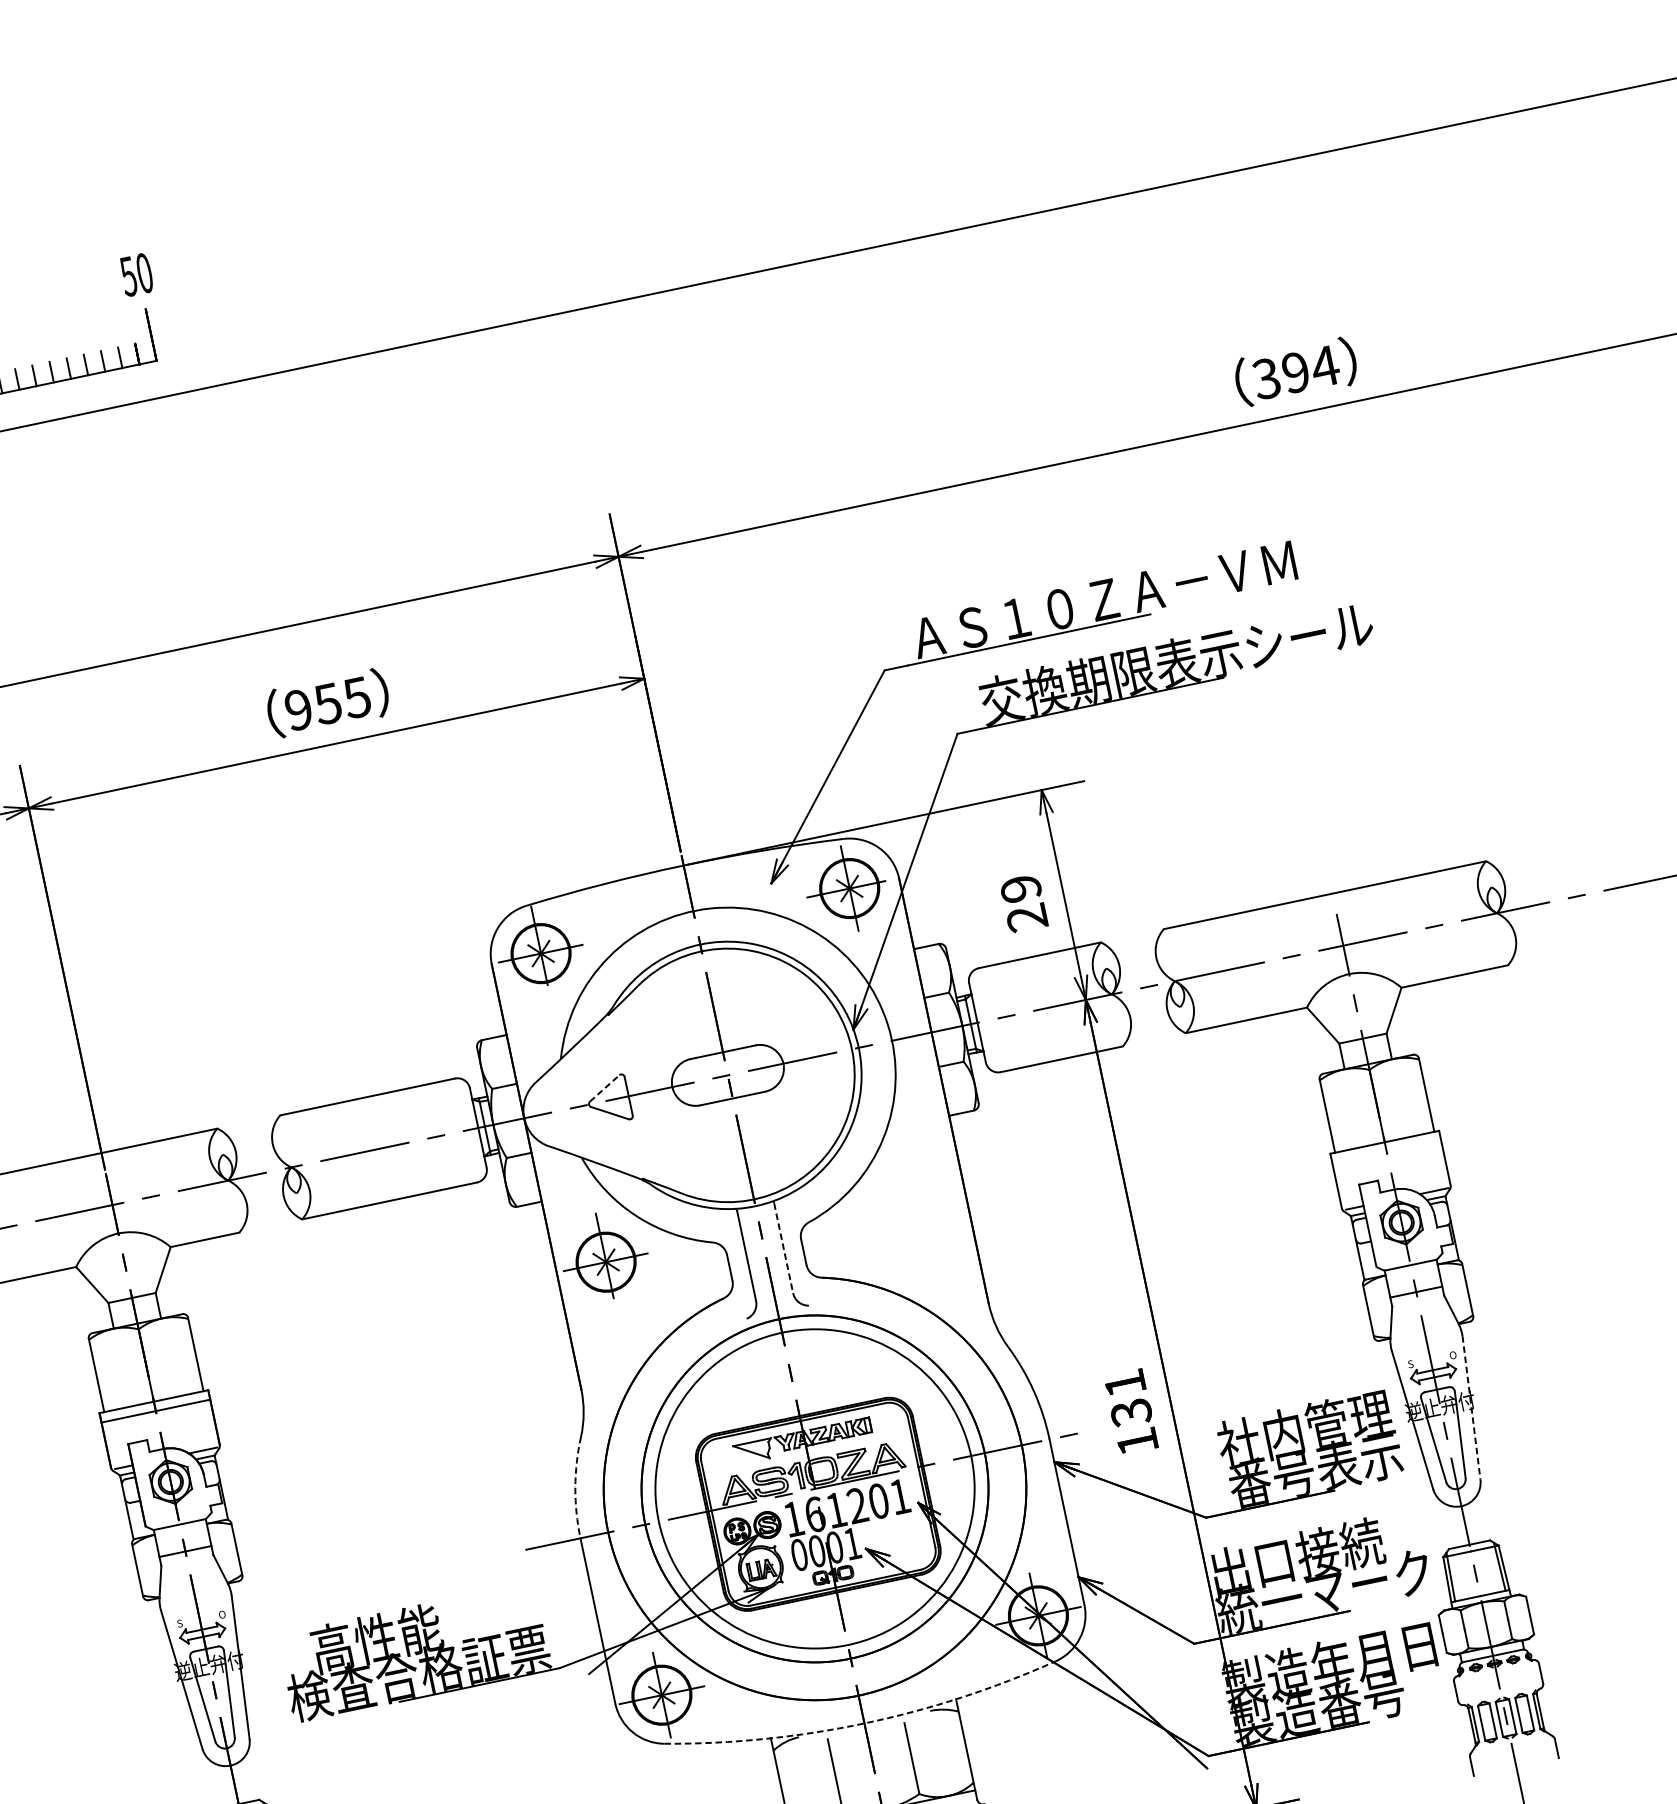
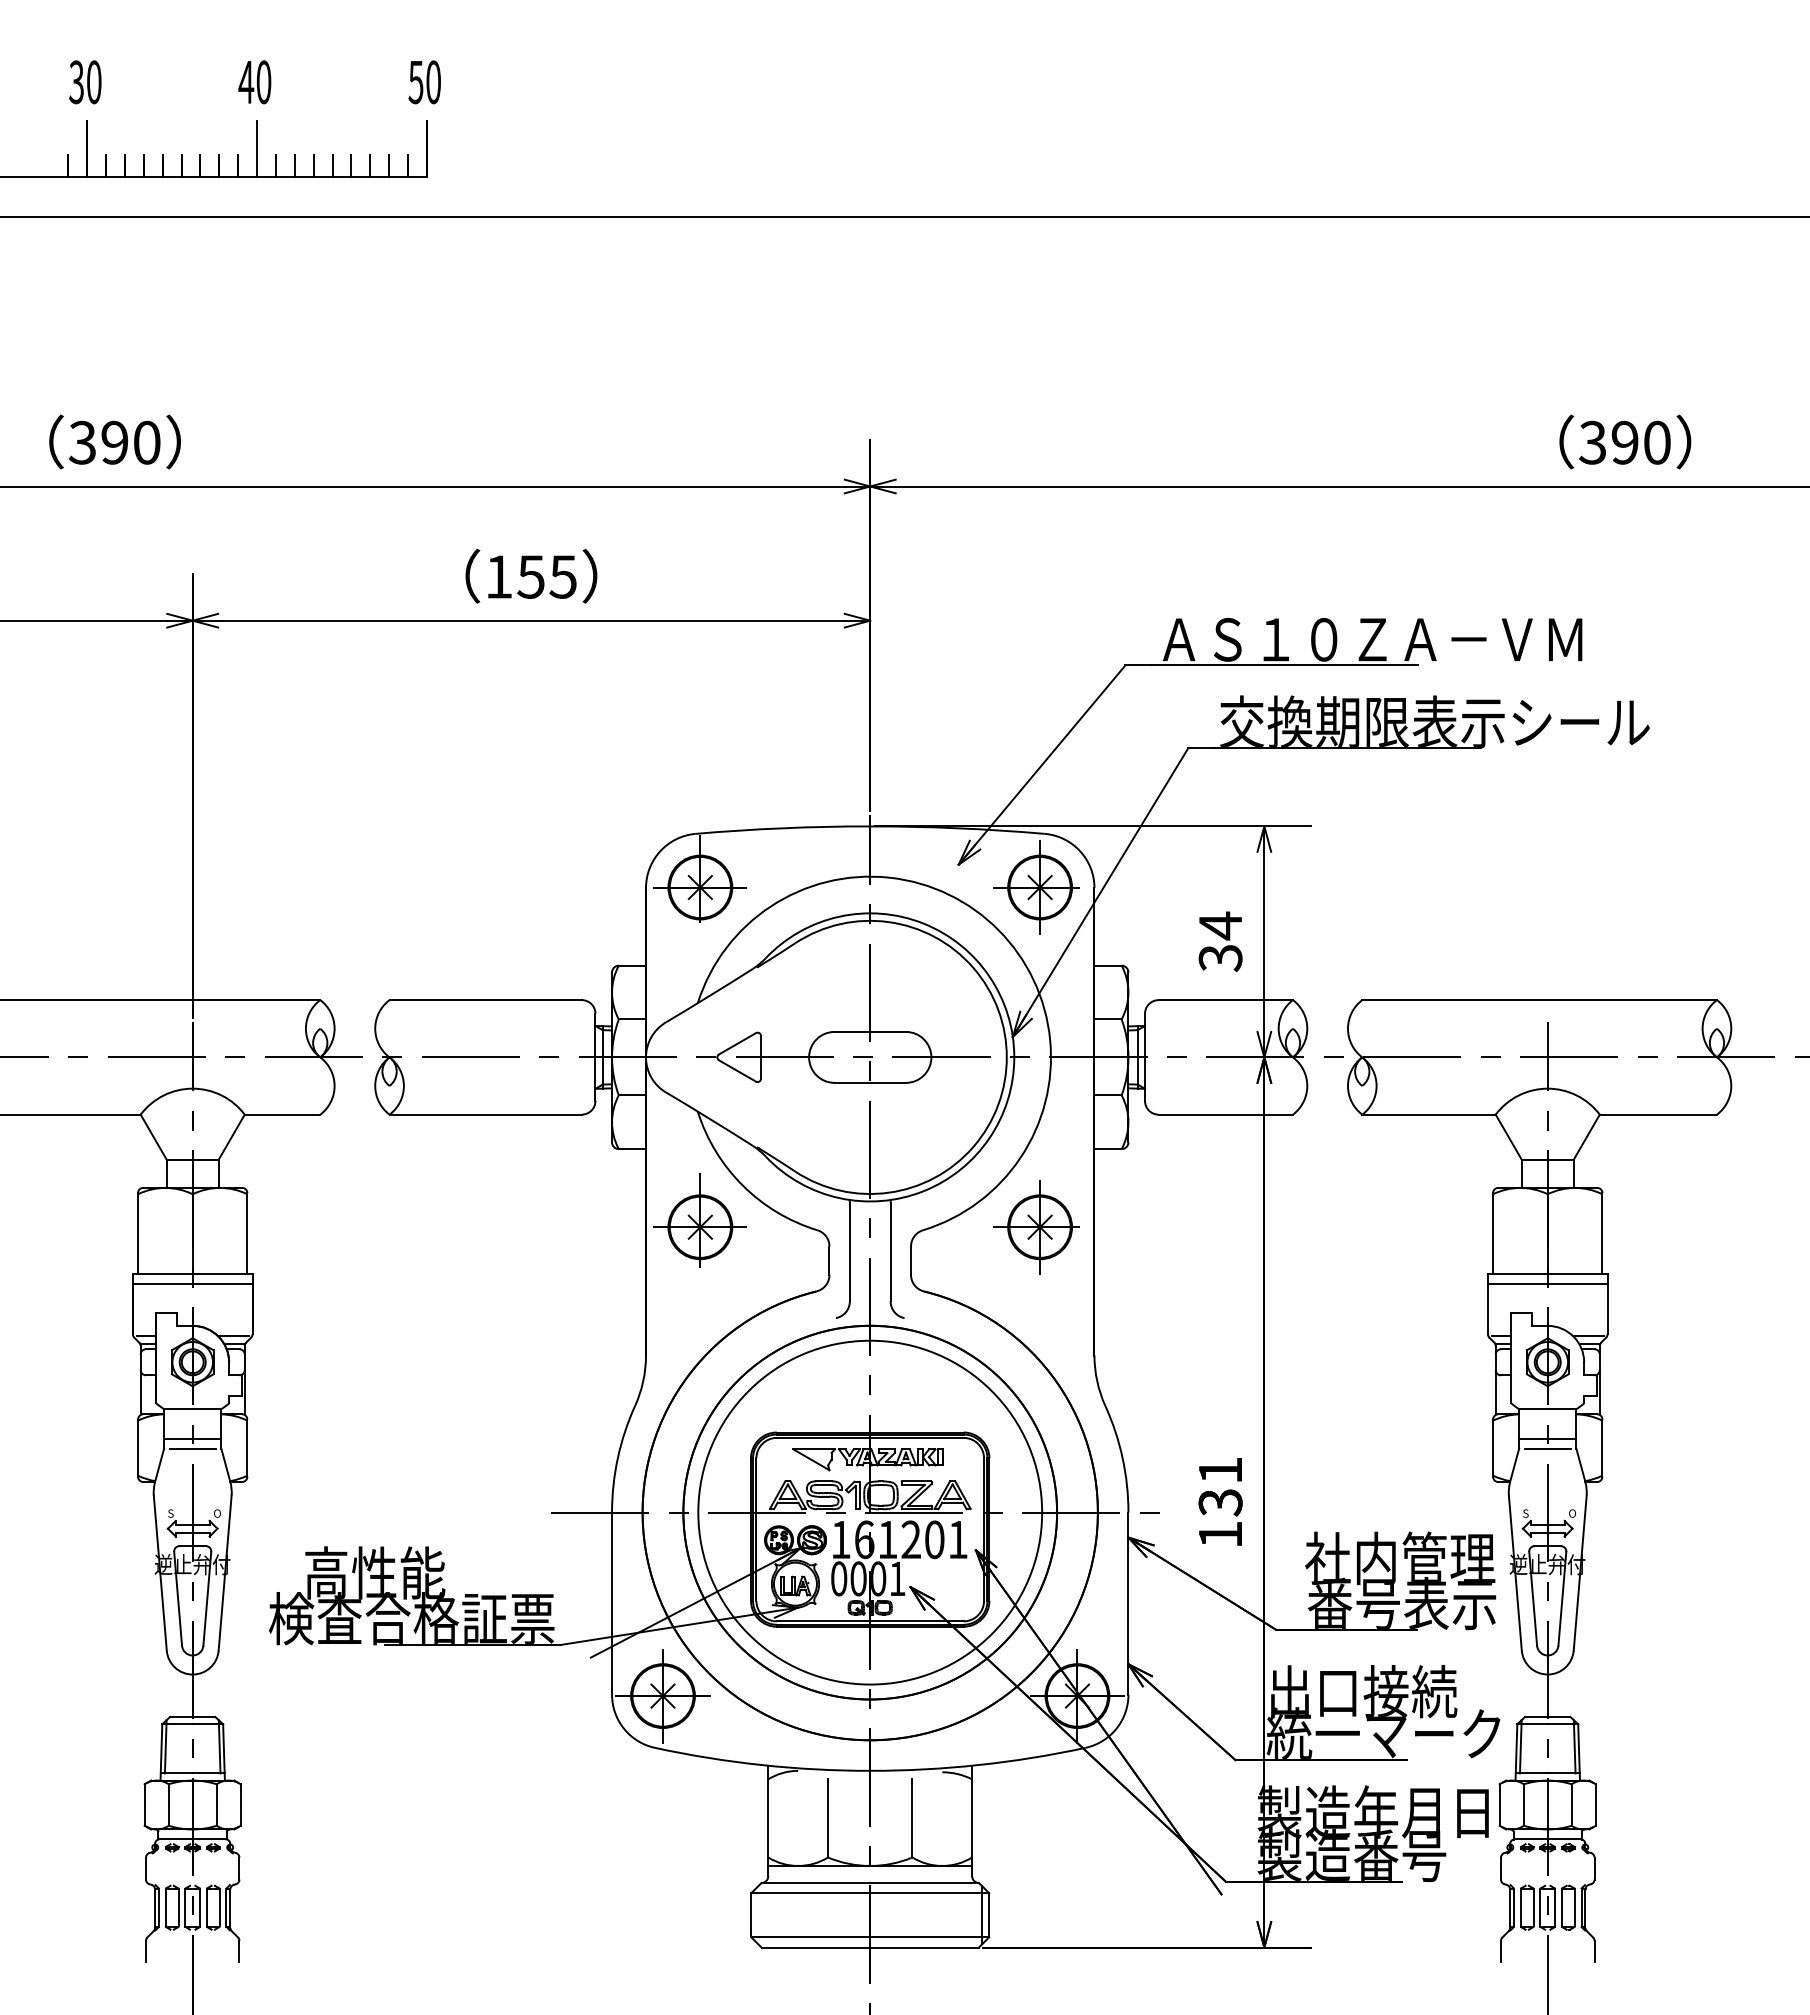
text: (1324, 366) -> (1656, 442), 394 -> 390
text: (298, 709) -> (498, 576), 955 -> 155
text: (1023, 903) -> (1220, 941), 29 -> 34
line: (604, 1088) -> (737, 1043), dashed -> solid
line: (1386, 1152) -> (1547, 1284), added
part: (911, 1198) -> (1036, 1227), added
line: (783, 1248) -> (890, 1252), dashed -> solid
line: (1417, 1301) -> (1547, 1448), added
line: (1471, 1408) -> (1580, 1573), dashed -> solid
arc: (575, 1488) -> (617, 1458), dashed -> solid
line: (187, 1560) -> (192, 1448), added
arc: (864, 1723) -> (870, 1770), dashed -> solid

